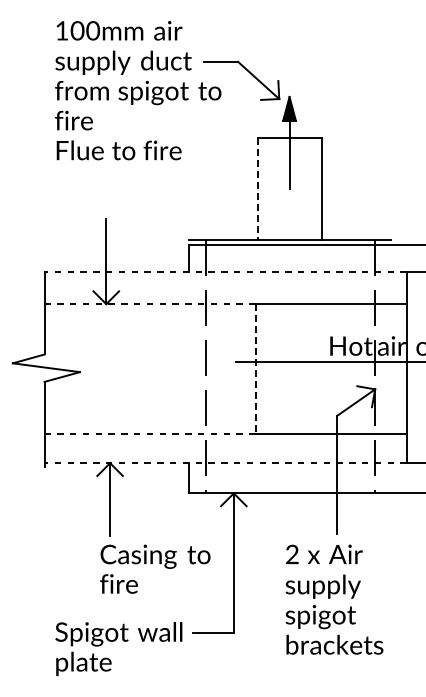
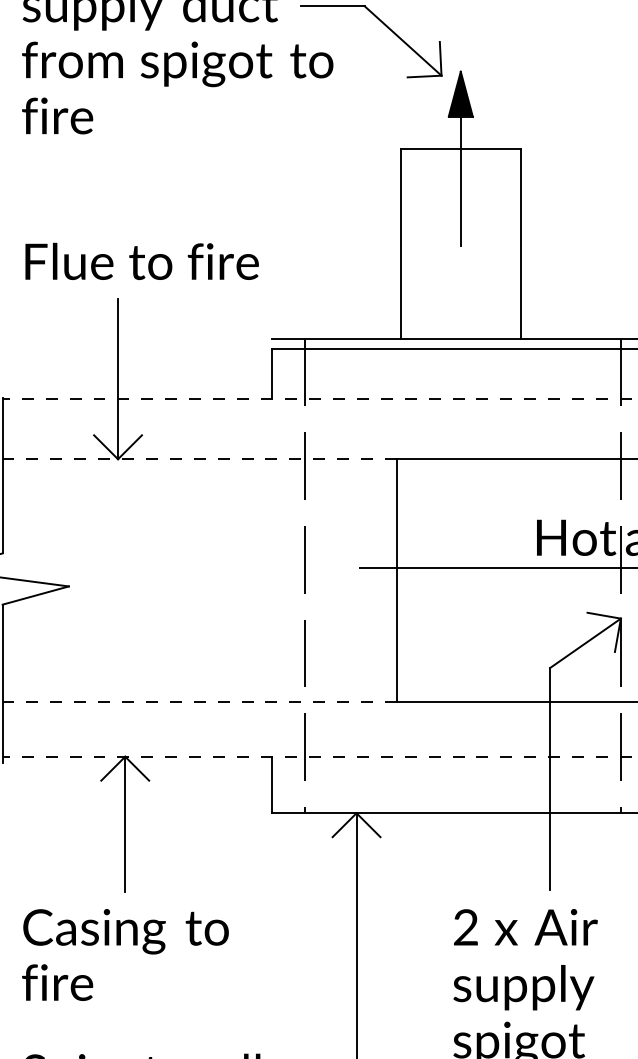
text: (118, 150) -> (140, 261), moved
line: (257, 189) -> (400, 244), dashed -> solid
line: (255, 369) -> (397, 581), dashed -> solid
text: (155, 568) -> (125, 953), moved

